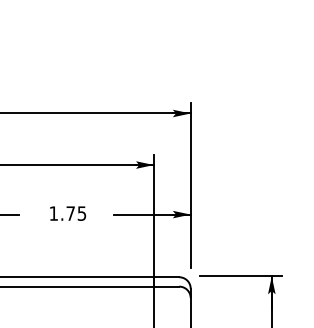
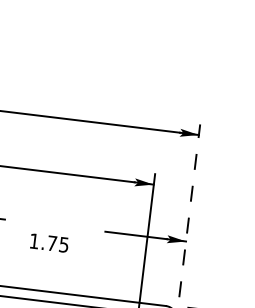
line: (190, 184) -> (189, 209), solid -> dashed
text: (68, 213) -> (49, 243), moved

